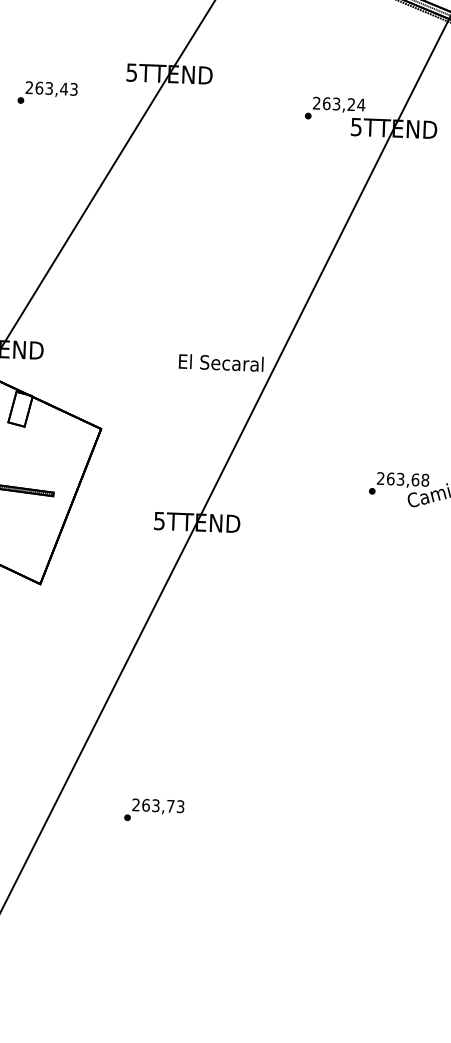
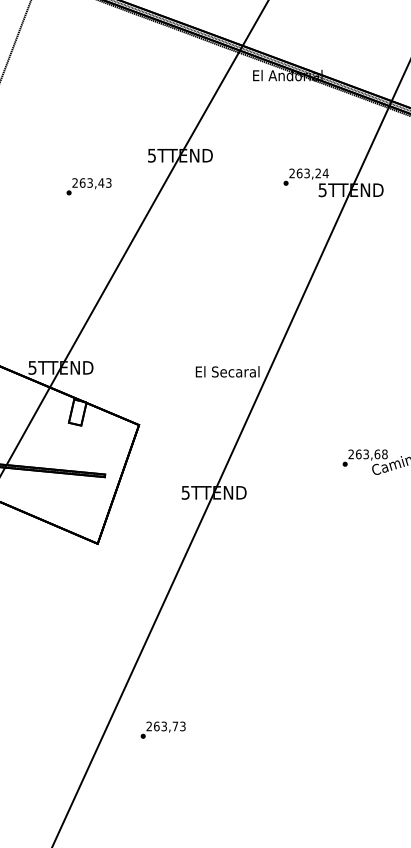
text: (46, 93) -> (88, 186), moved
text: (153, 809) -> (162, 729), moved

